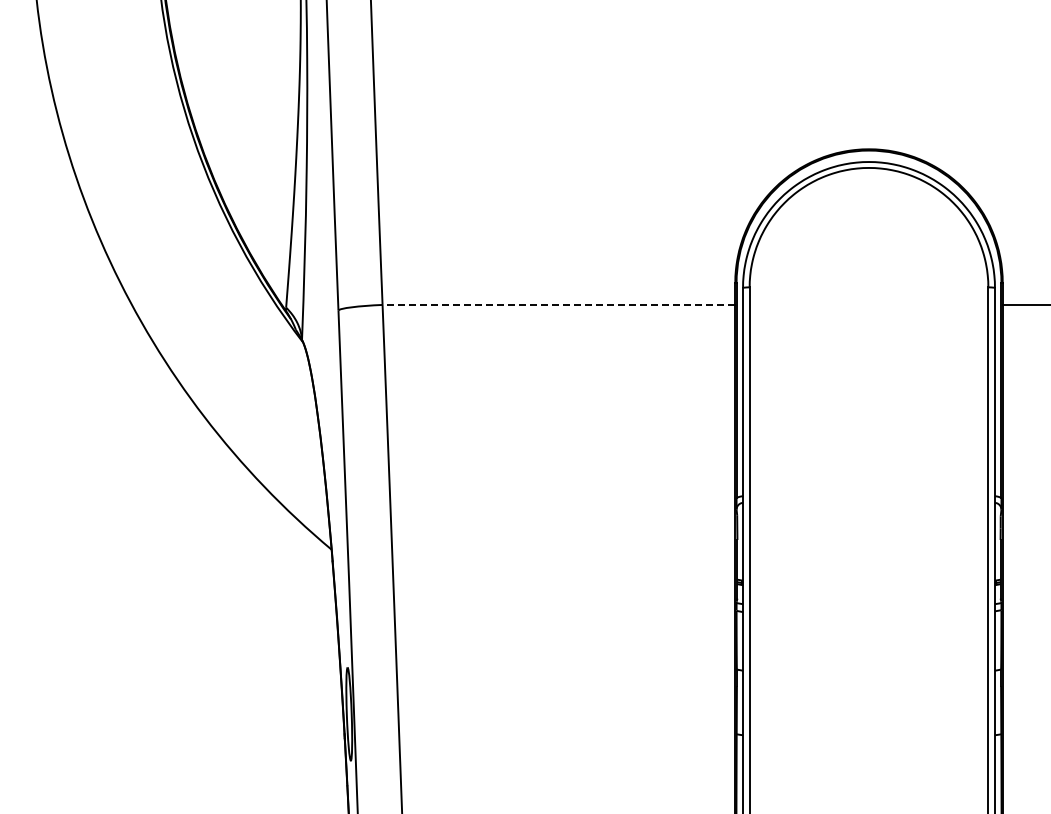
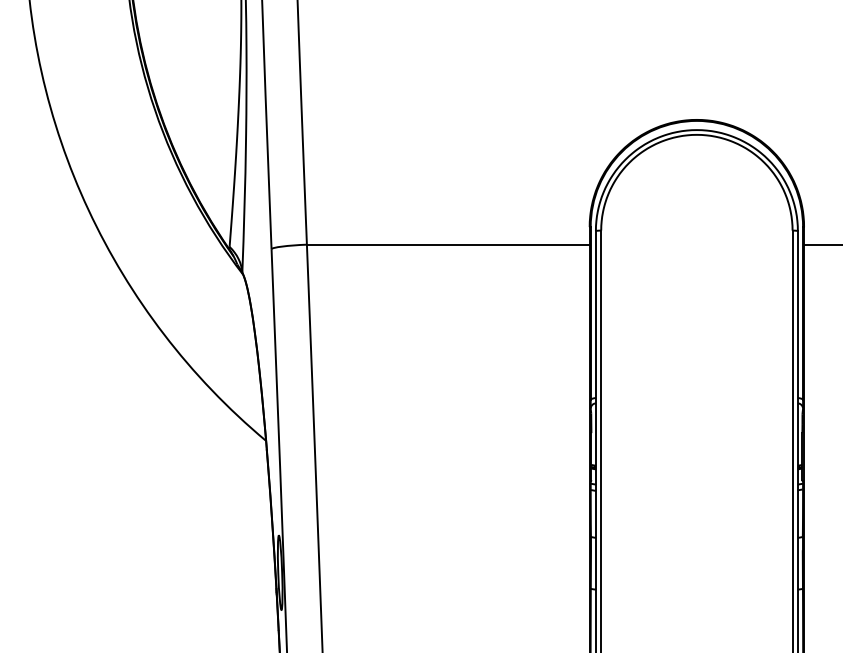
line: (558, 304) -> (447, 244), dashed -> solid

